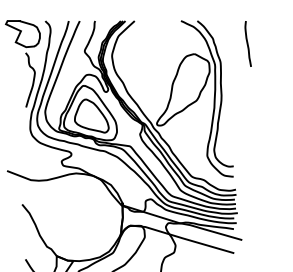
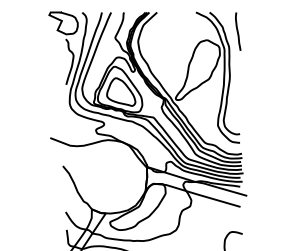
curve: (248, 43) -> (238, 31), moved

